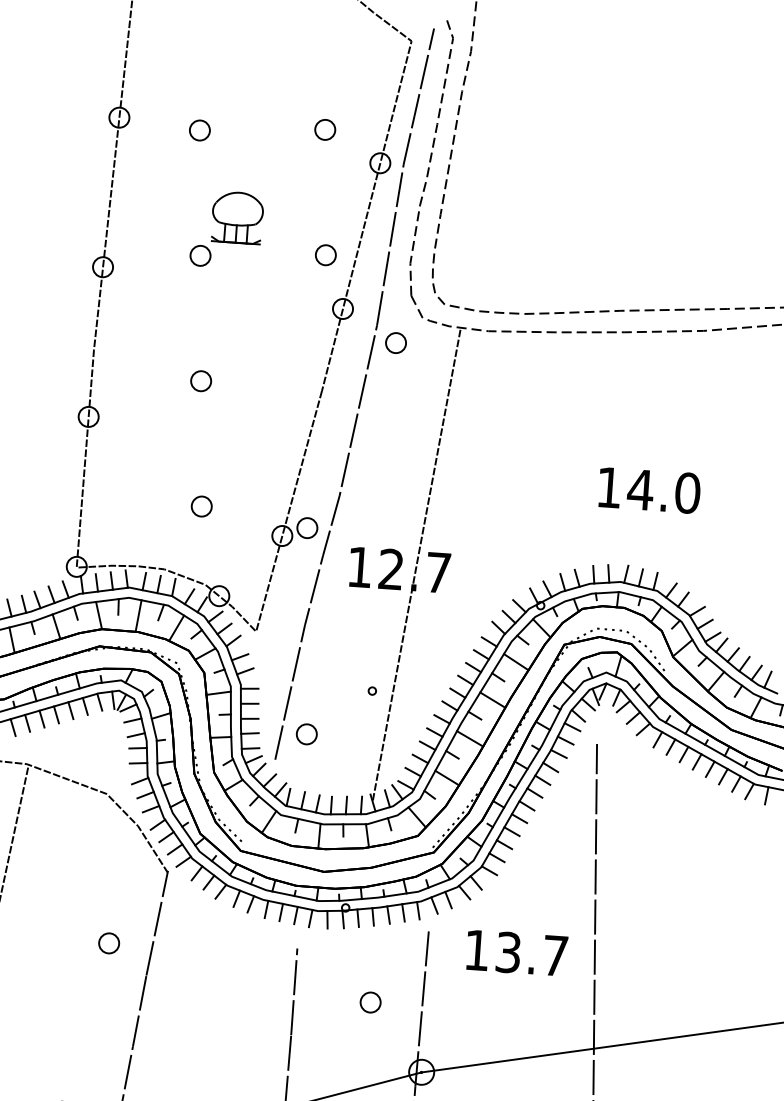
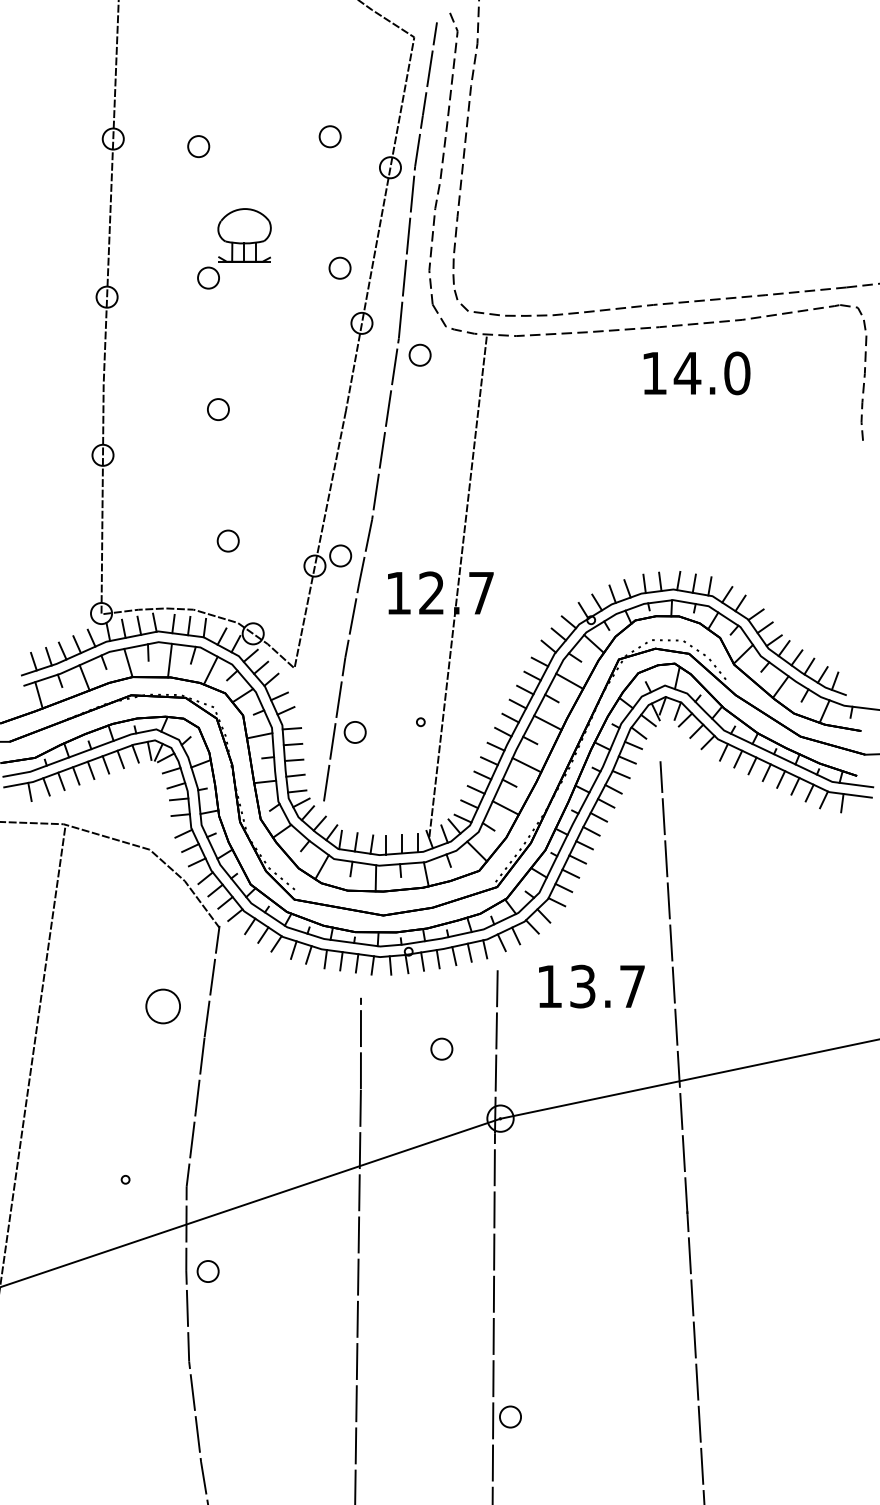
text: (649, 490) -> (696, 373), moved
part: (306, 734) -> (354, 732), moved
part: (108, 942) -> (162, 1005), size x1.6

